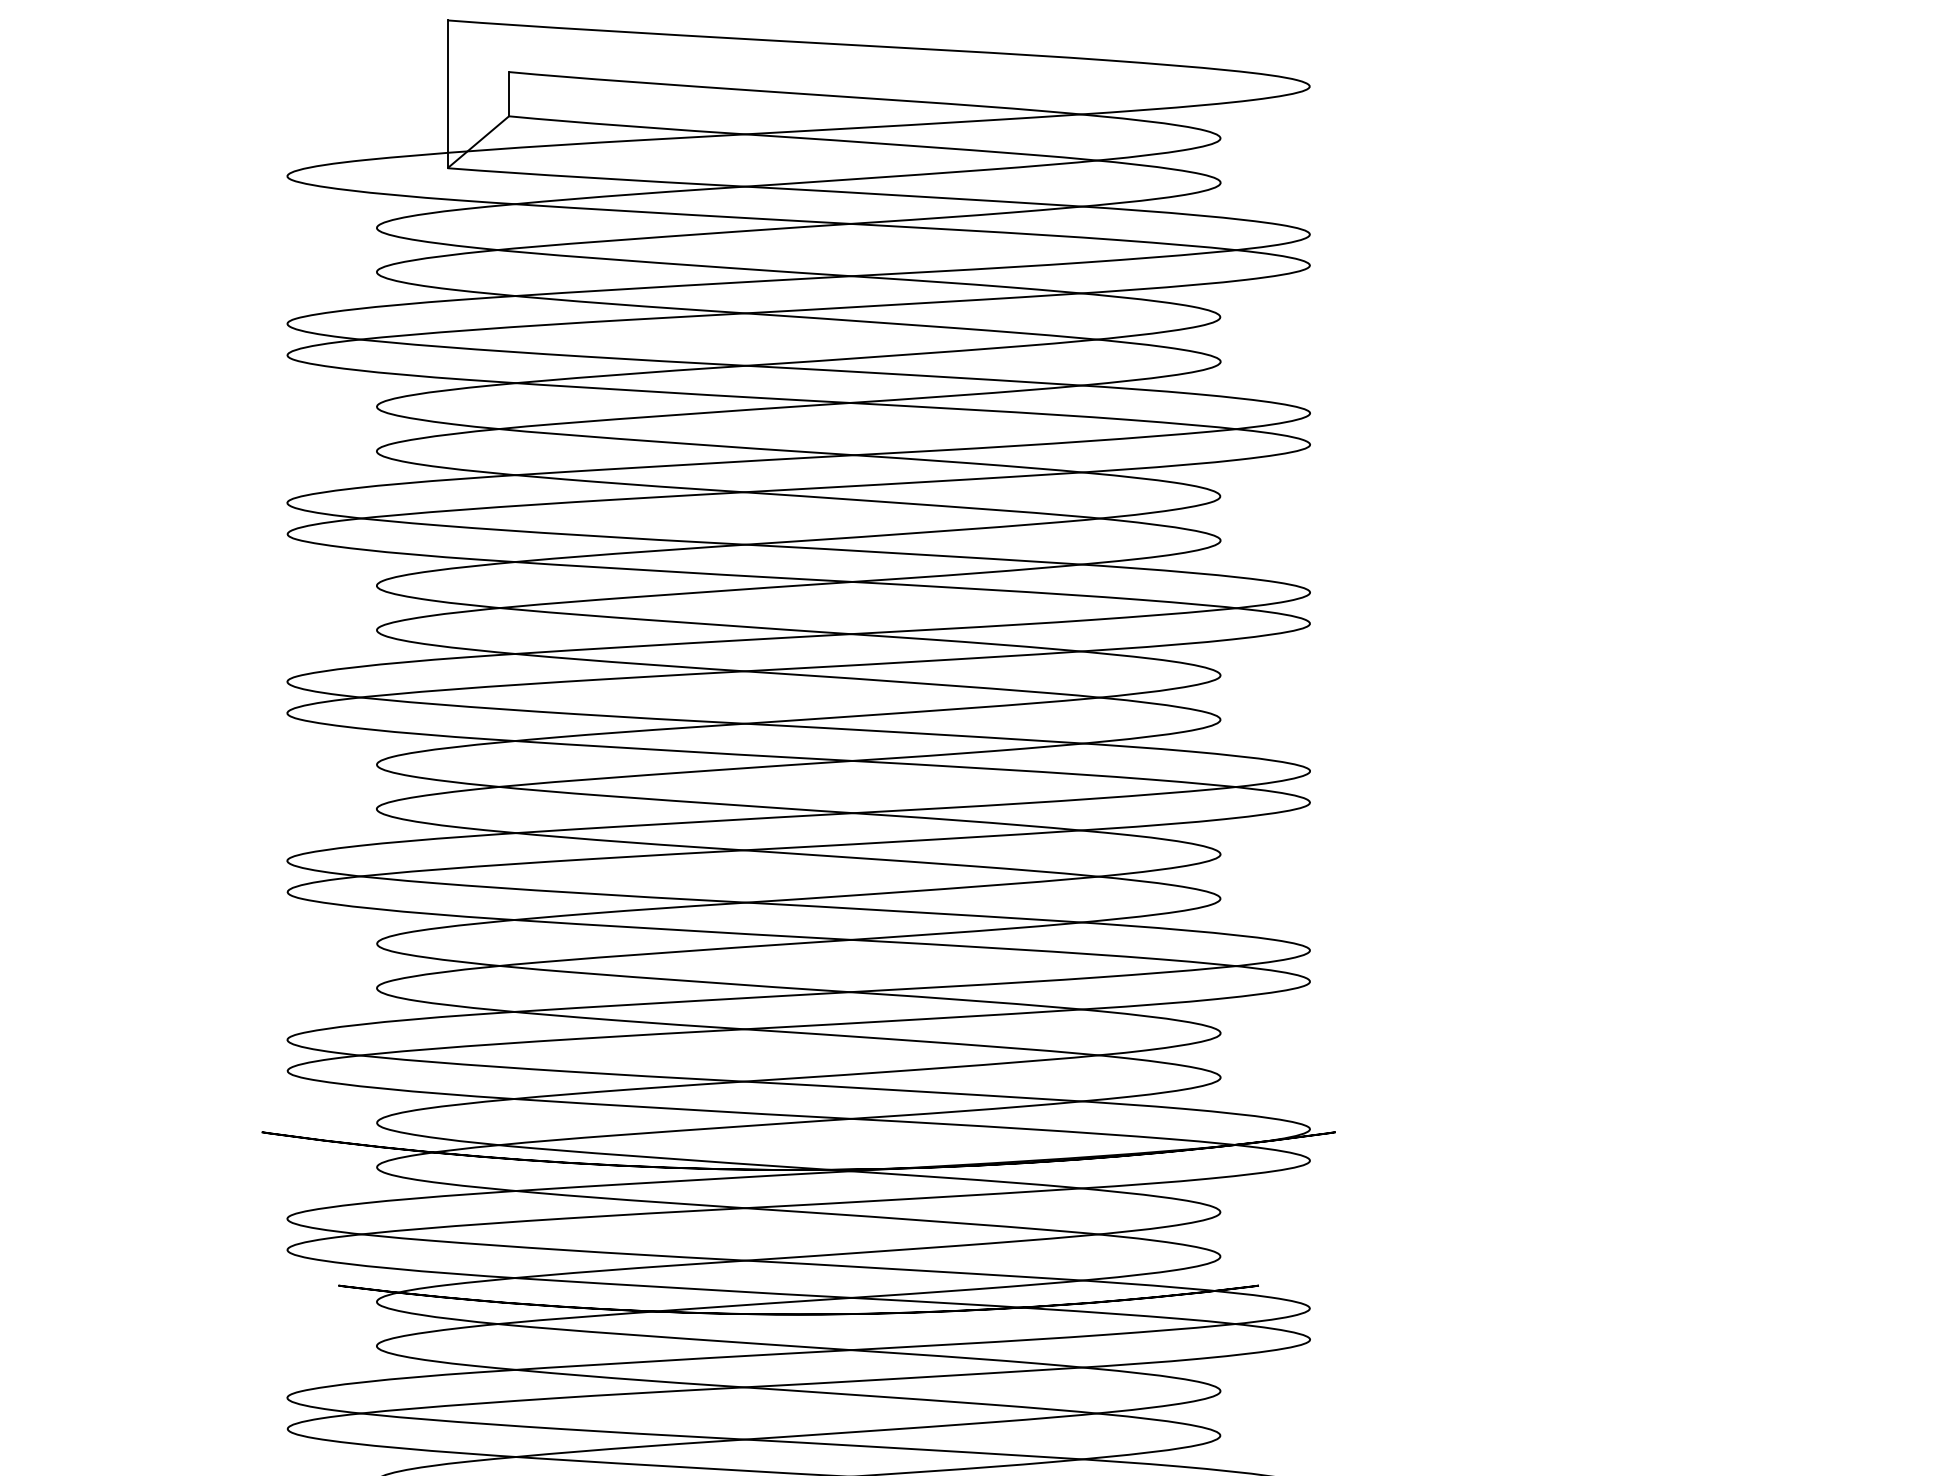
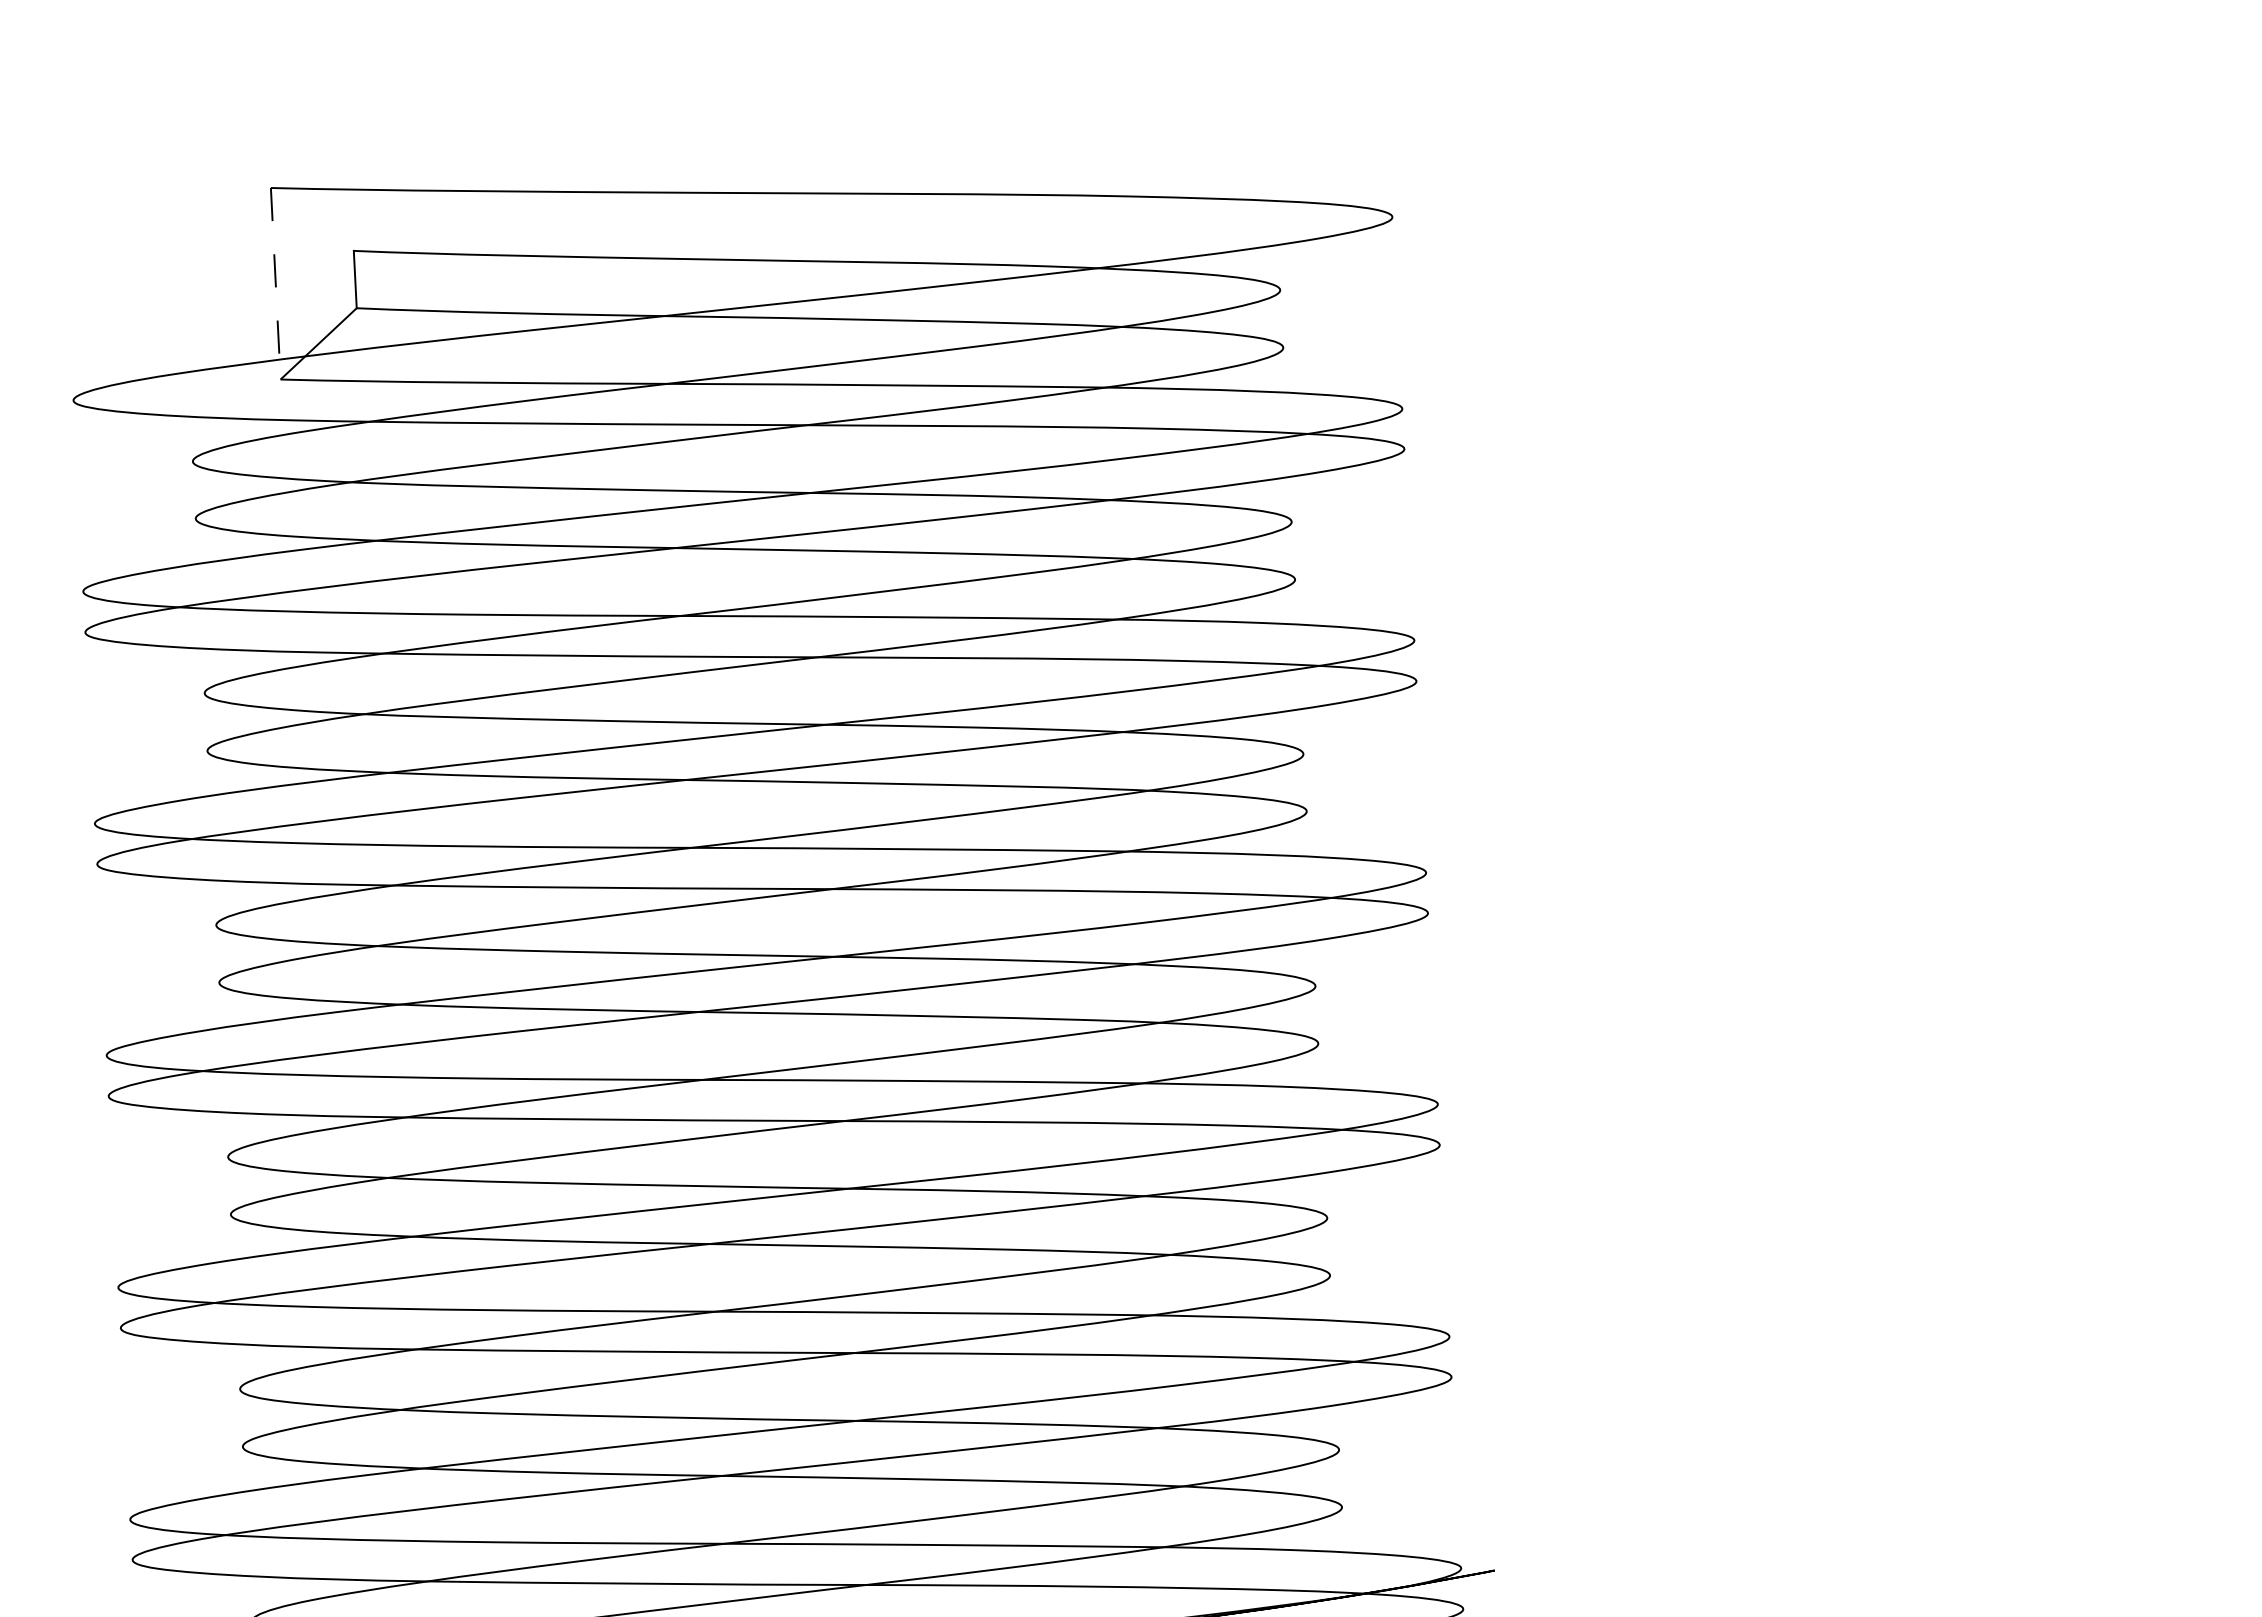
line: (447, 94) -> (275, 284), solid -> dashed

